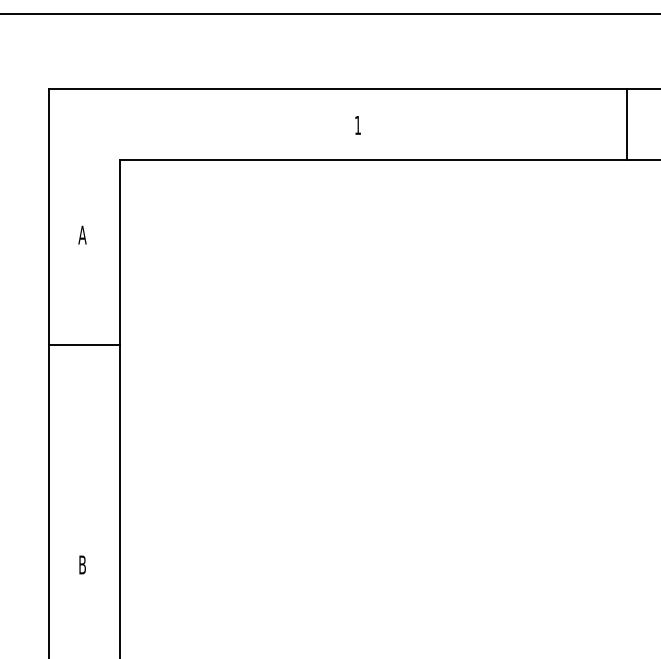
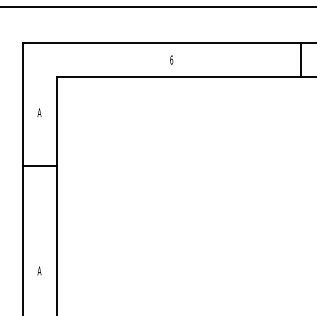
text: (357, 124) -> (171, 59), 1 -> 6
text: (82, 563) -> (39, 270), B -> A

